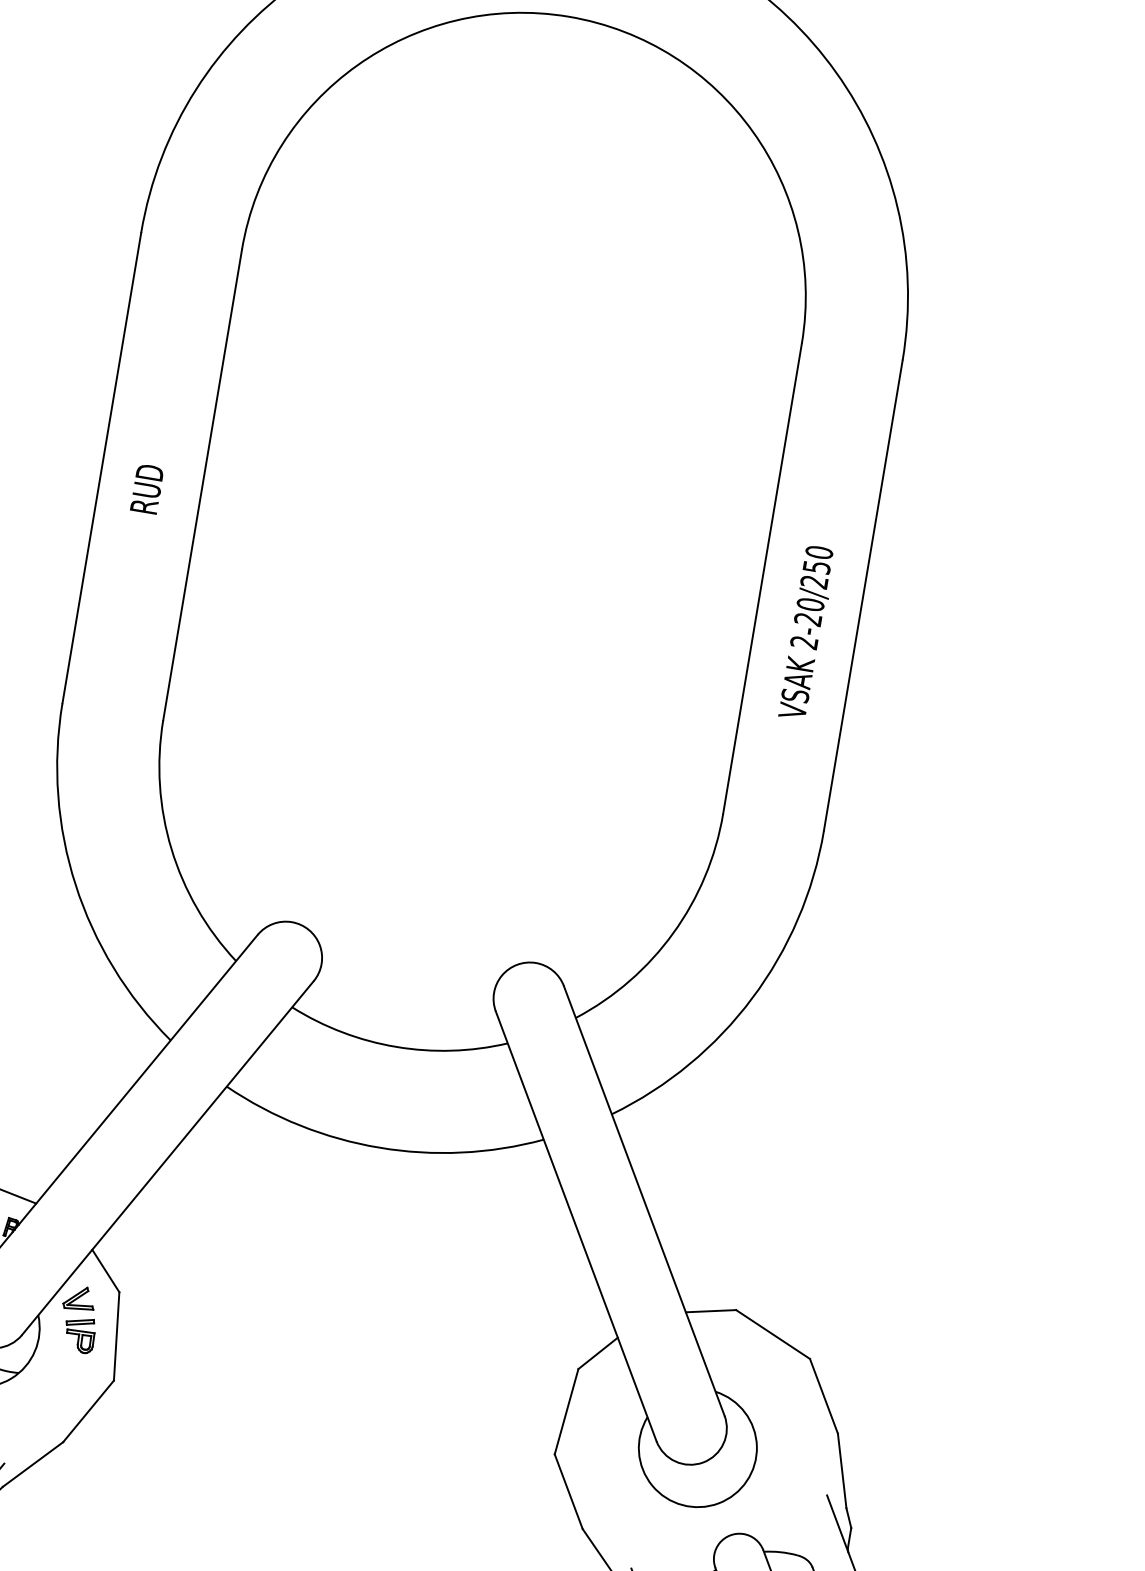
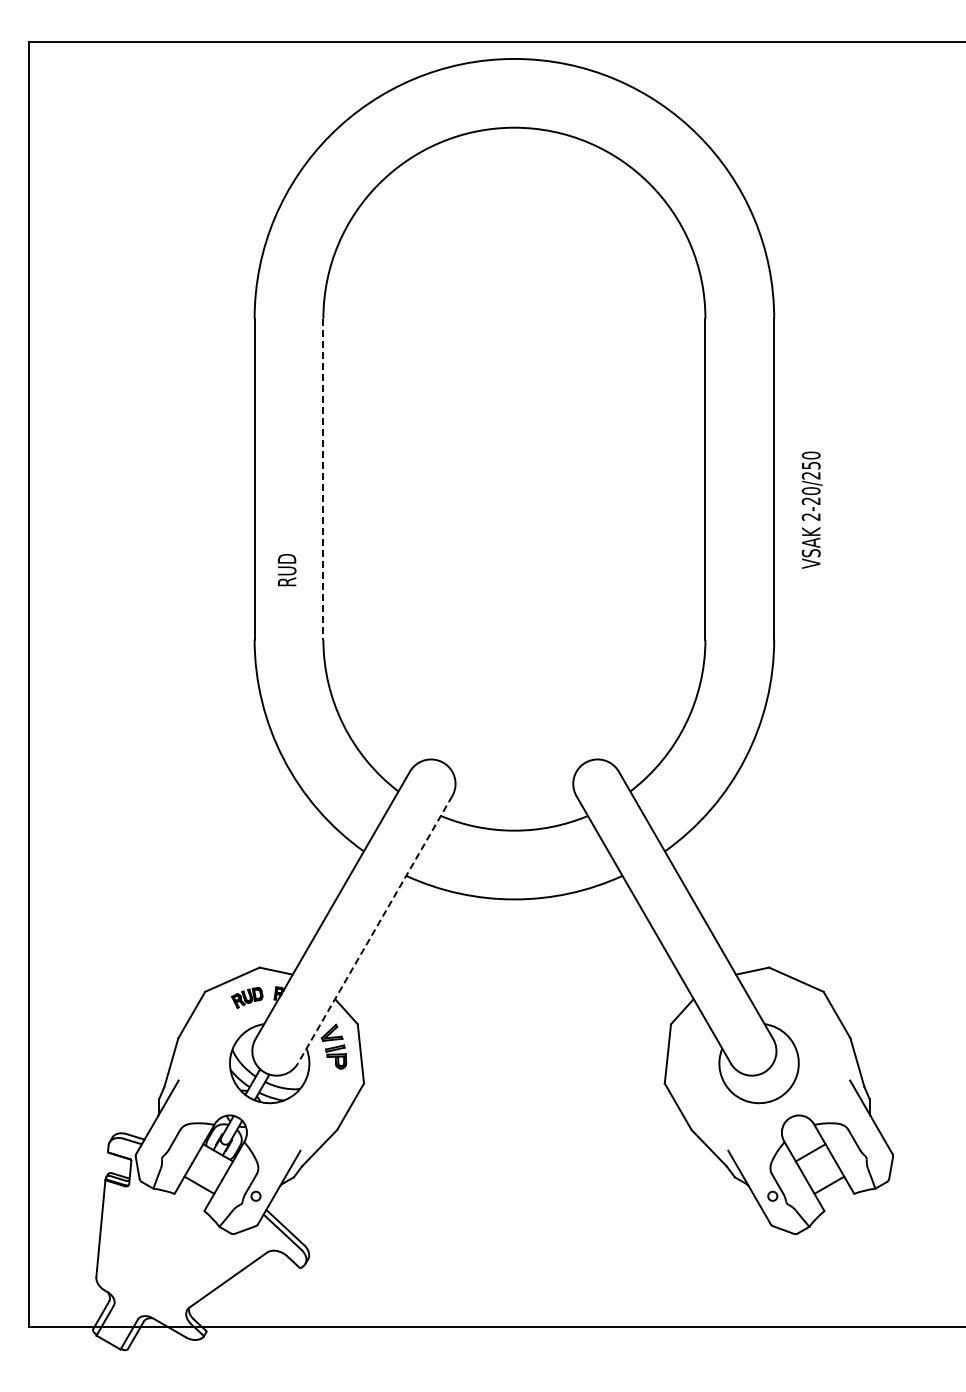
line: (202, 485) -> (323, 479), solid -> dashed
text: (147, 489) -> (287, 570), moved
text: (806, 631) -> (811, 509), moved
line: (166, 1158) -> (374, 930), solid -> dashed

